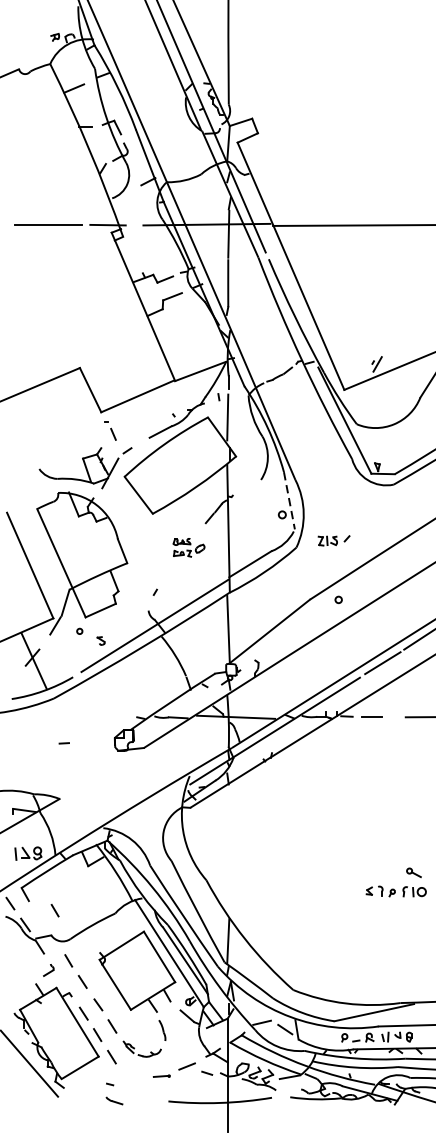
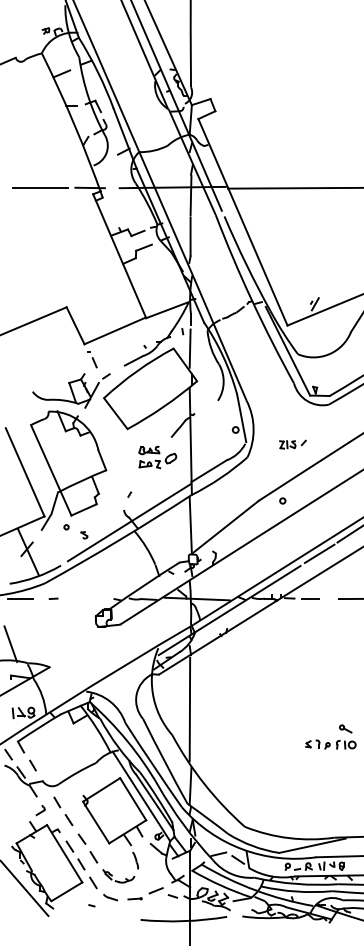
line: (289, 501) -> (241, 418), dashed -> solid
part: (333, 540) -> (292, 444), moved
part: (188, 547) -> (157, 457), size x1.43
line: (24, 717) -> (20, 599), added
line: (64, 742) -> (53, 598), moved
line: (12, 771) -> (10, 644), added
line: (226, 849) -> (189, 709), added
line: (54, 910) -> (32, 765), moved
part: (114, 1100) -> (110, 897), moved

